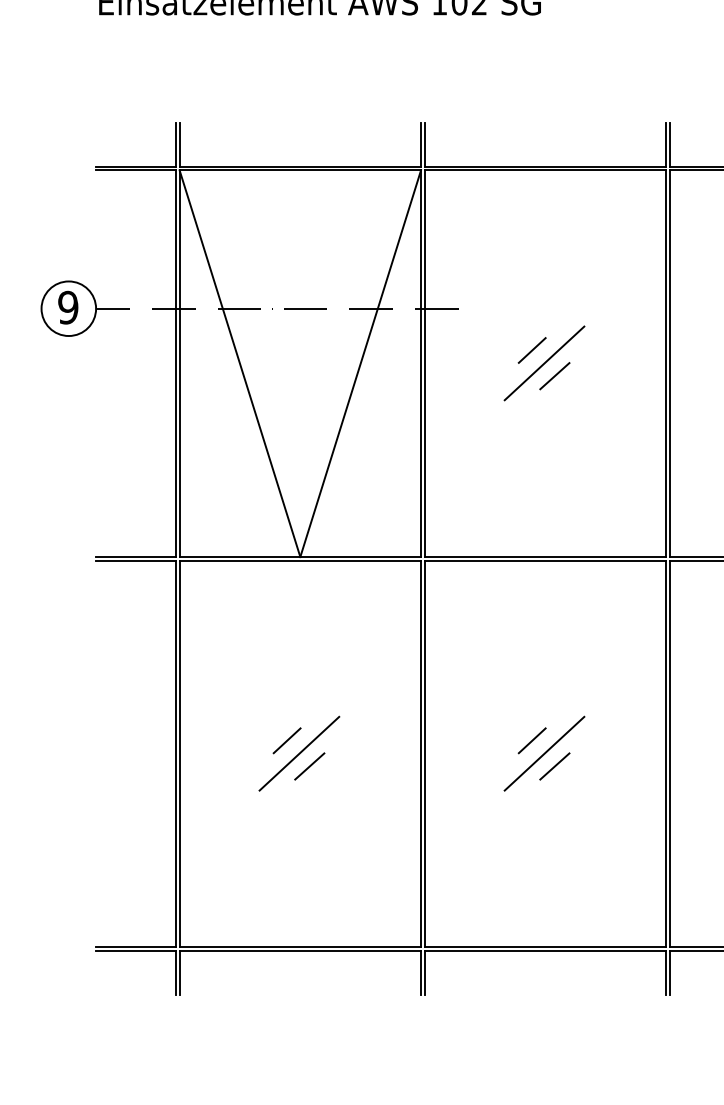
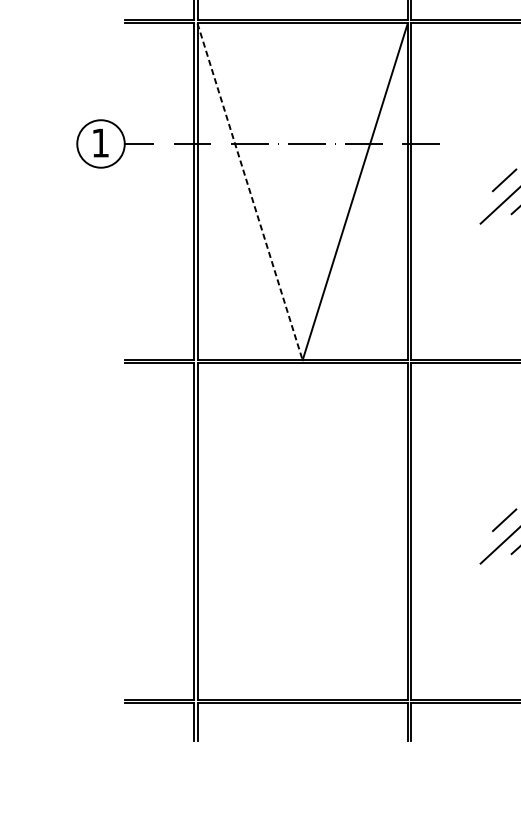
text: (68, 307) -> (100, 142), 9 -> 1
line: (239, 363) -> (249, 191), solid -> dashed
line: (286, 740) -> (290, 520), removed
line: (299, 753) -> (301, 531), removed
line: (309, 766) -> (310, 542), removed

